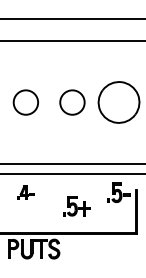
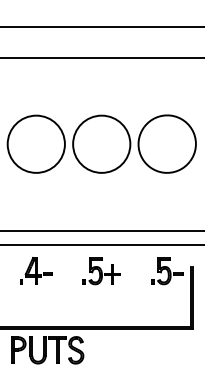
circle: (25, 102) -> (35, 143), size x1.67
circle: (72, 102) -> (101, 143), size x1.67
part: (26, 192) -> (36, 270), size x1.43
part: (76, 206) -> (101, 271), moved

